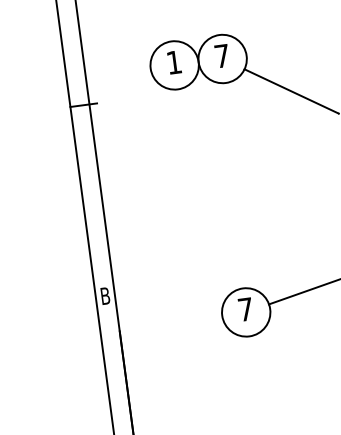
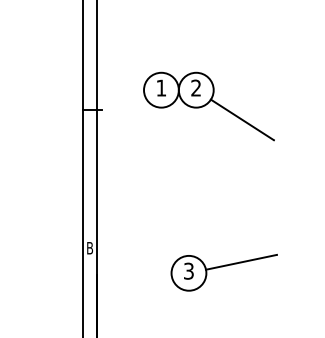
text: (221, 55) -> (195, 87), 7 -> 2
text: (245, 308) -> (188, 270), 7 -> 3

